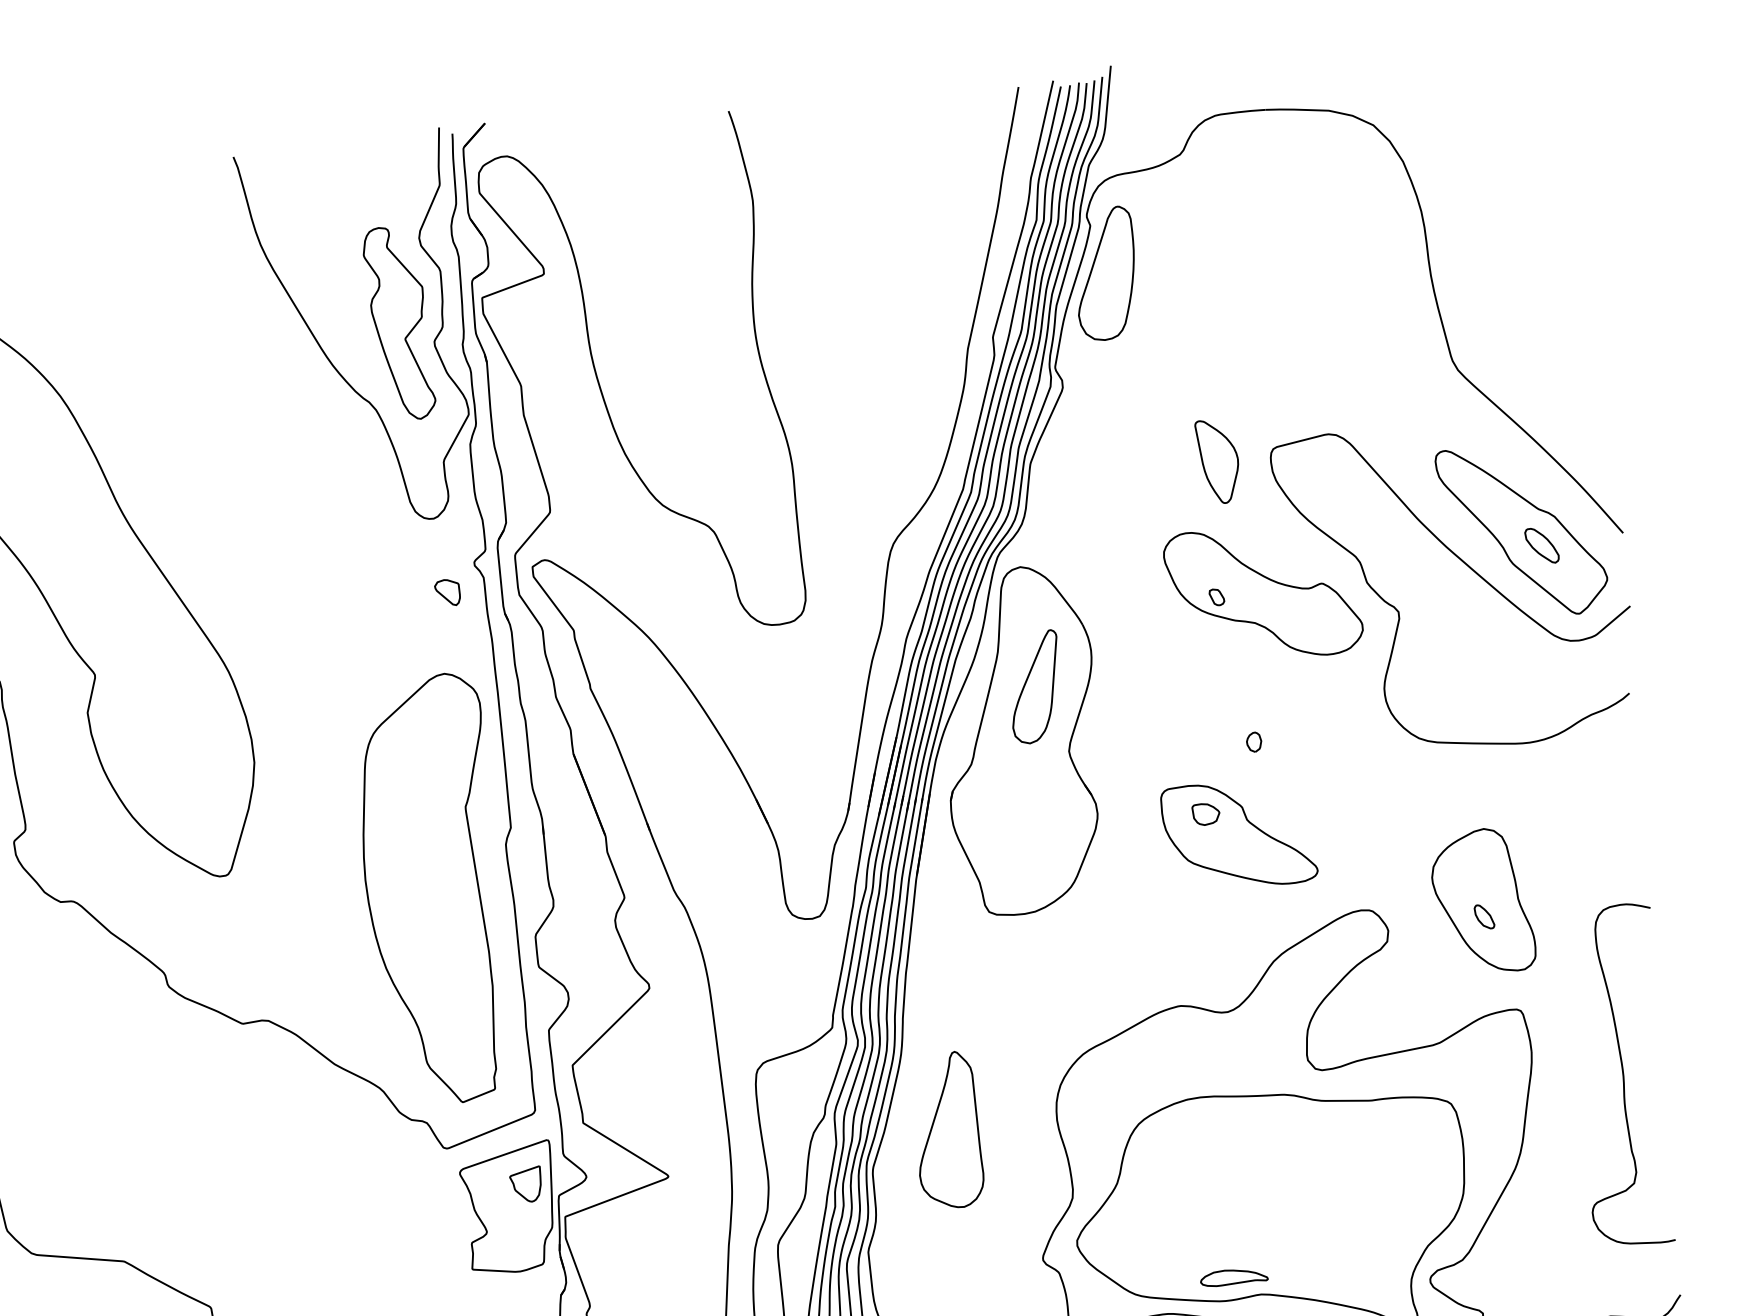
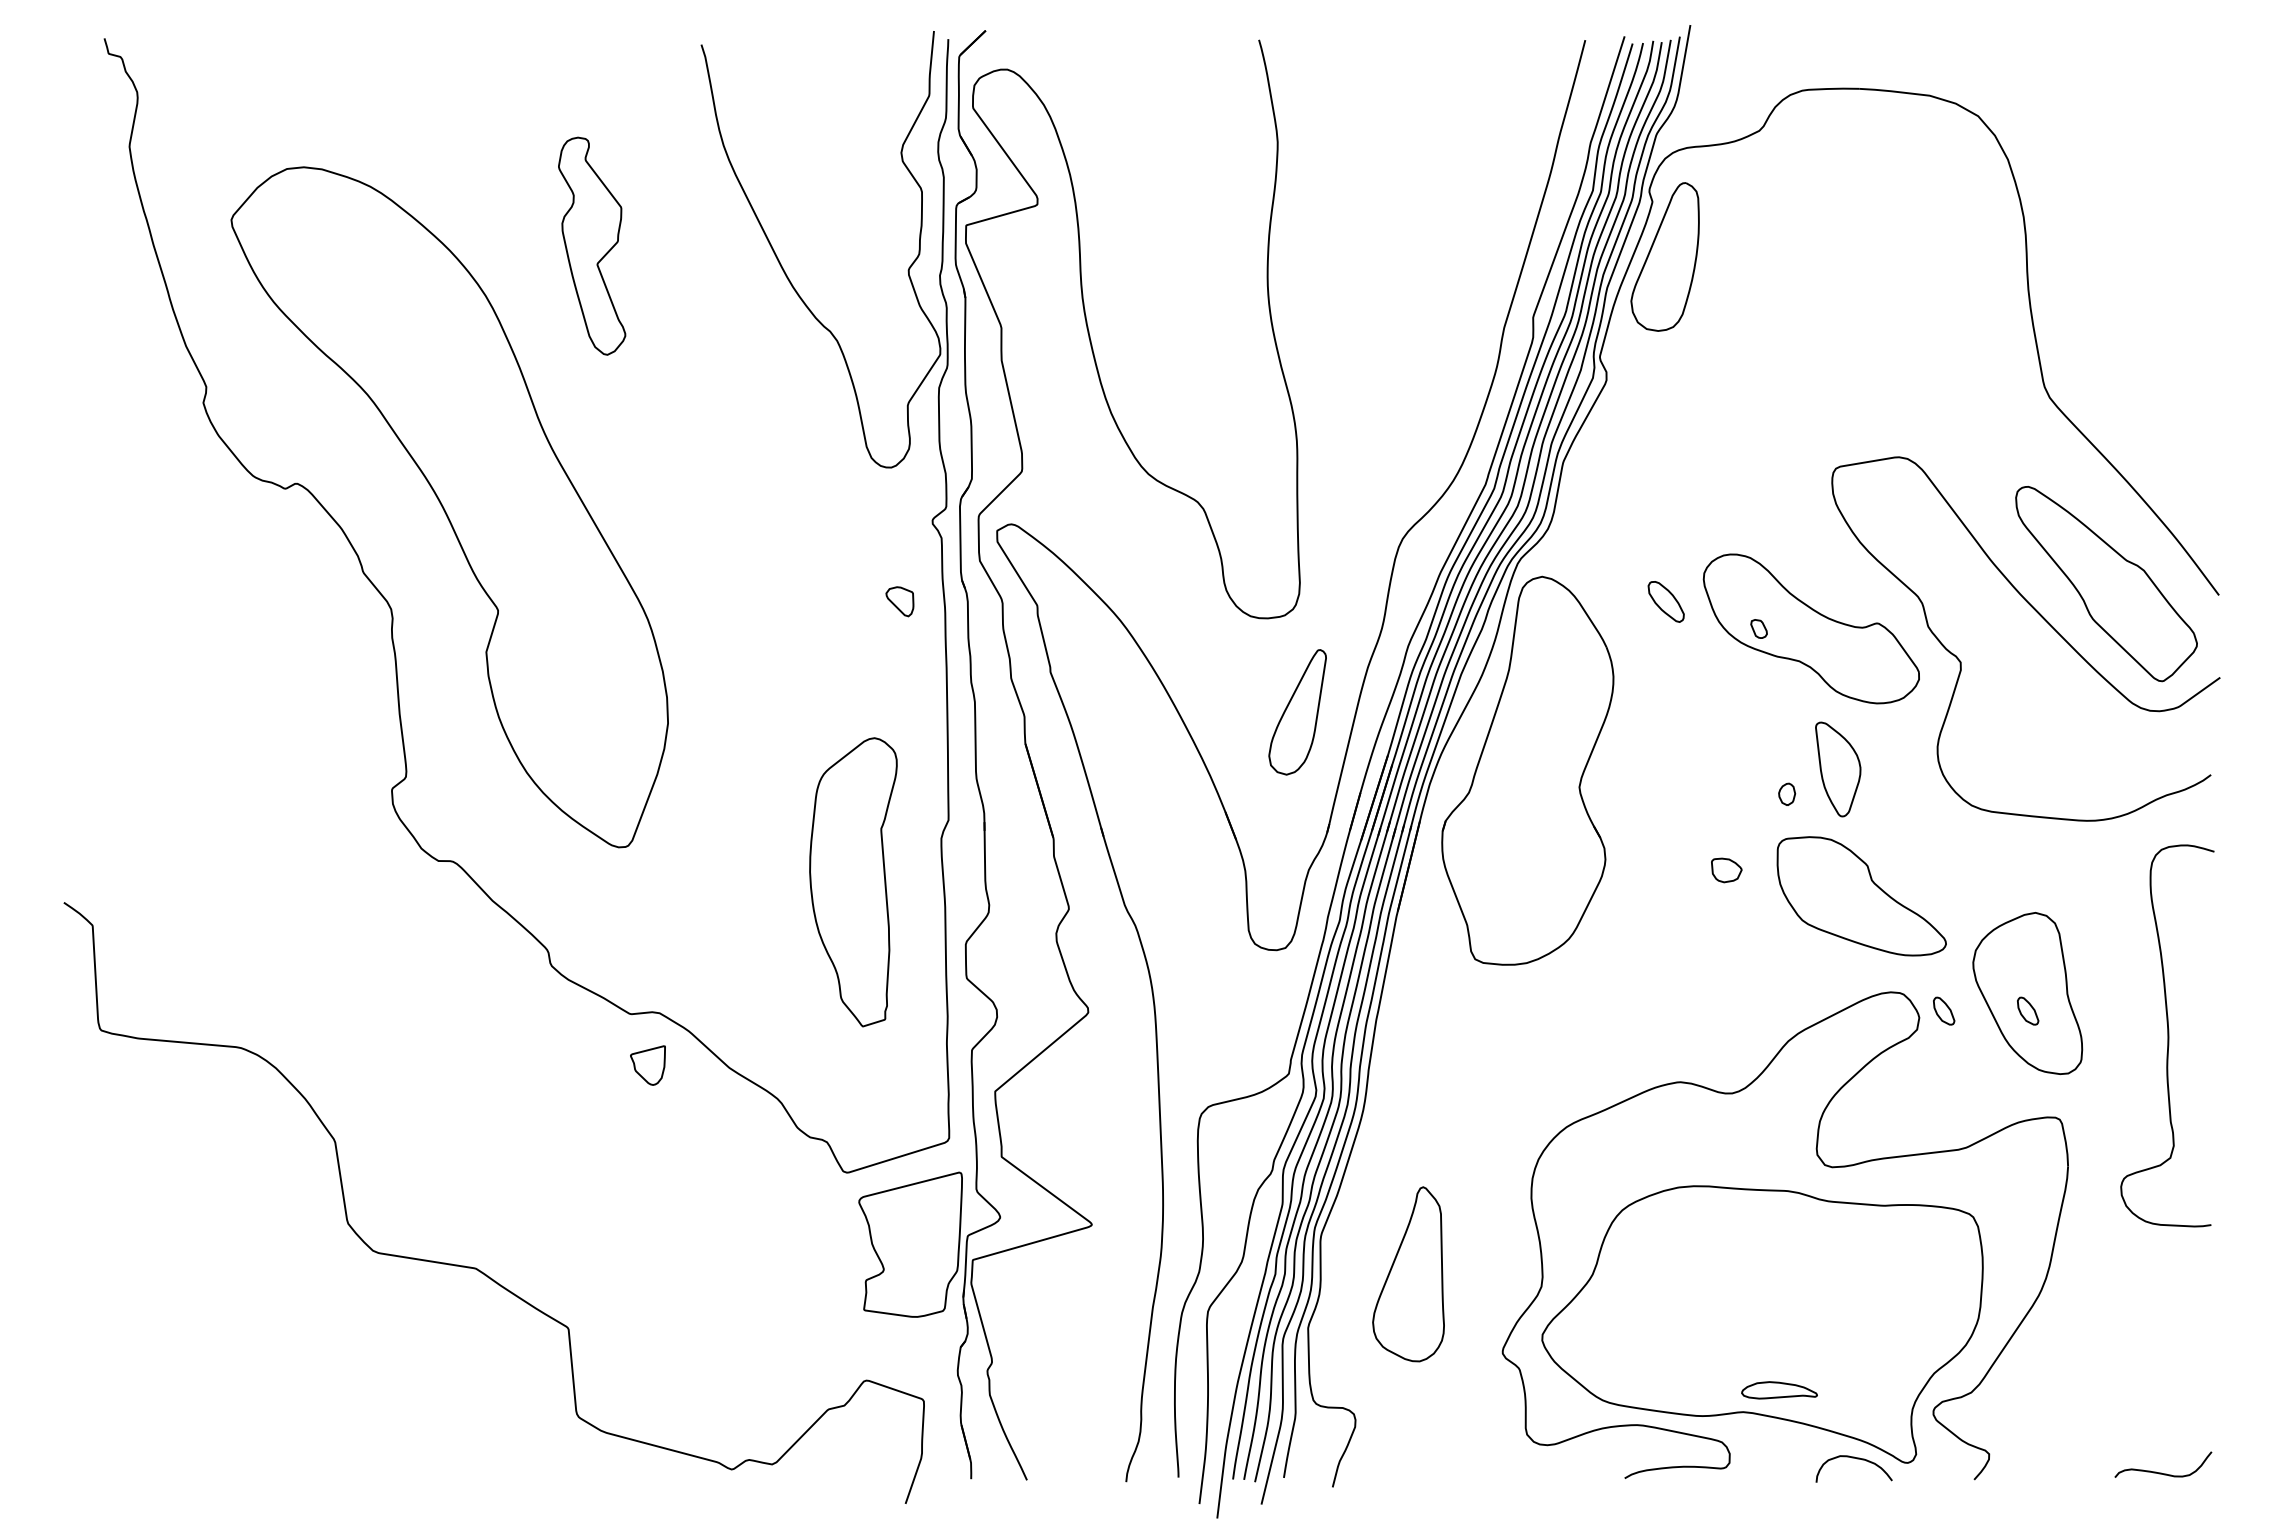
part: (399, 322) -> (592, 245), moved
part: (1218, 461) -> (1838, 769), moved
part: (1541, 545) -> (1665, 601), moved
part: (447, 592) -> (899, 601), moved
part: (1035, 687) -> (1297, 712), moved
part: (1239, 834) -> (1861, 896), moved
part: (431, 890) -> (853, 882), size x0.6
part: (1410, 922) -> (1944, 1010), added
curve: (1622, 1074) -> (2167, 1035), moved
part: (947, 1130) -> (1408, 1274), moved
part: (525, 1184) -> (647, 1065), moved
part: (1234, 1277) -> (1779, 1390), moved

